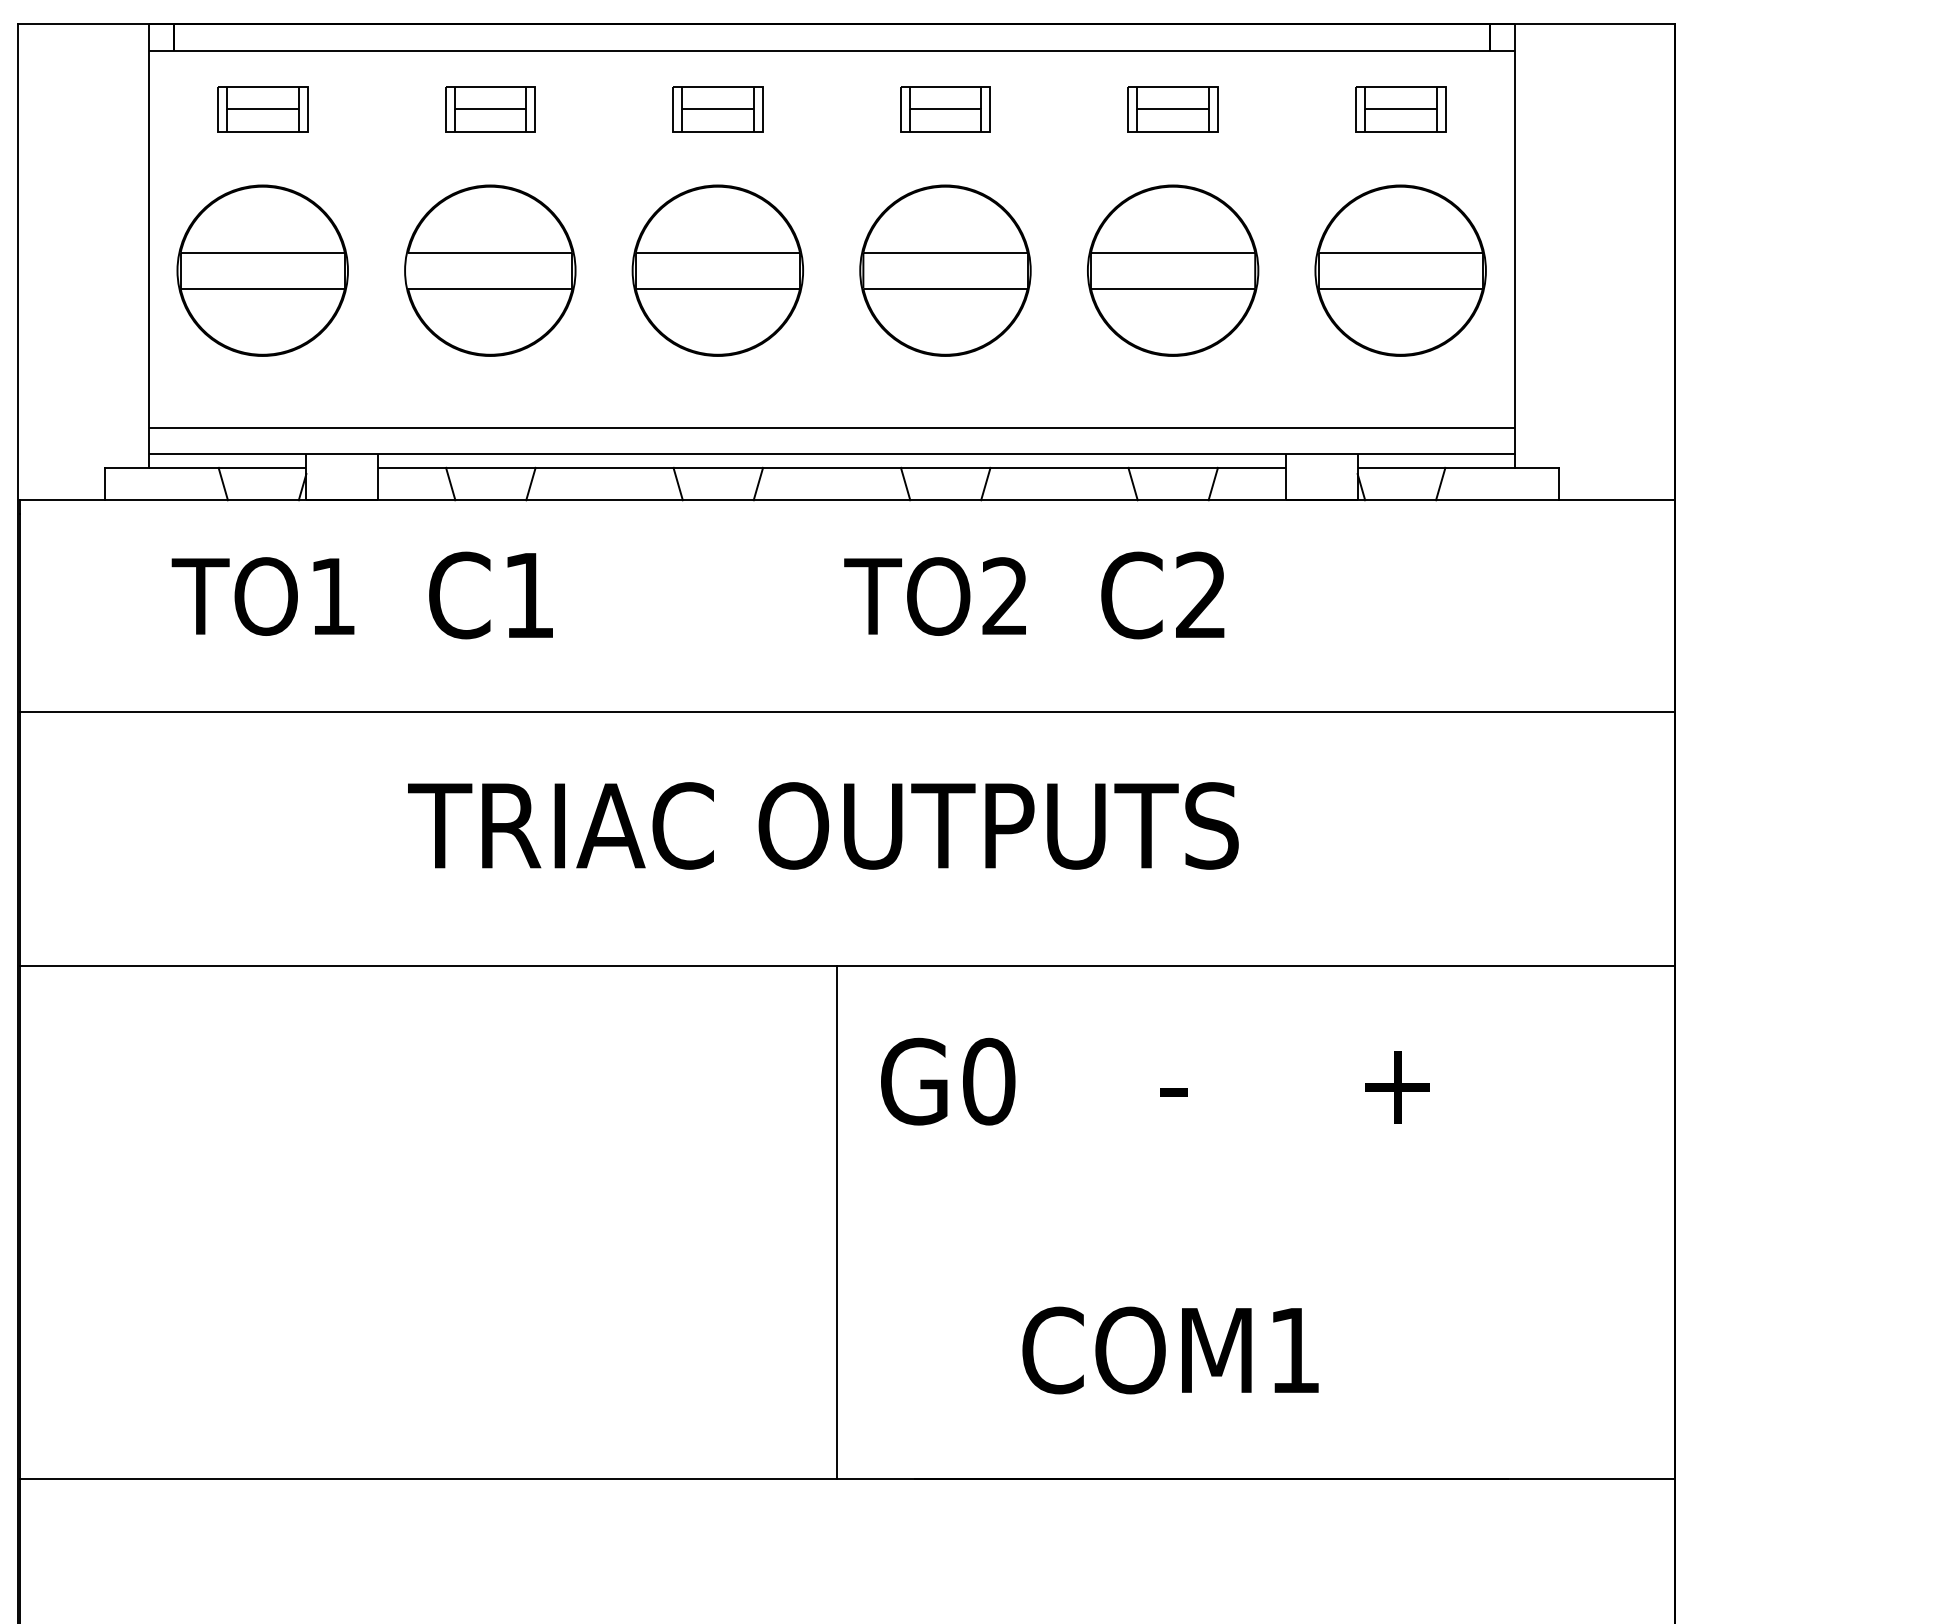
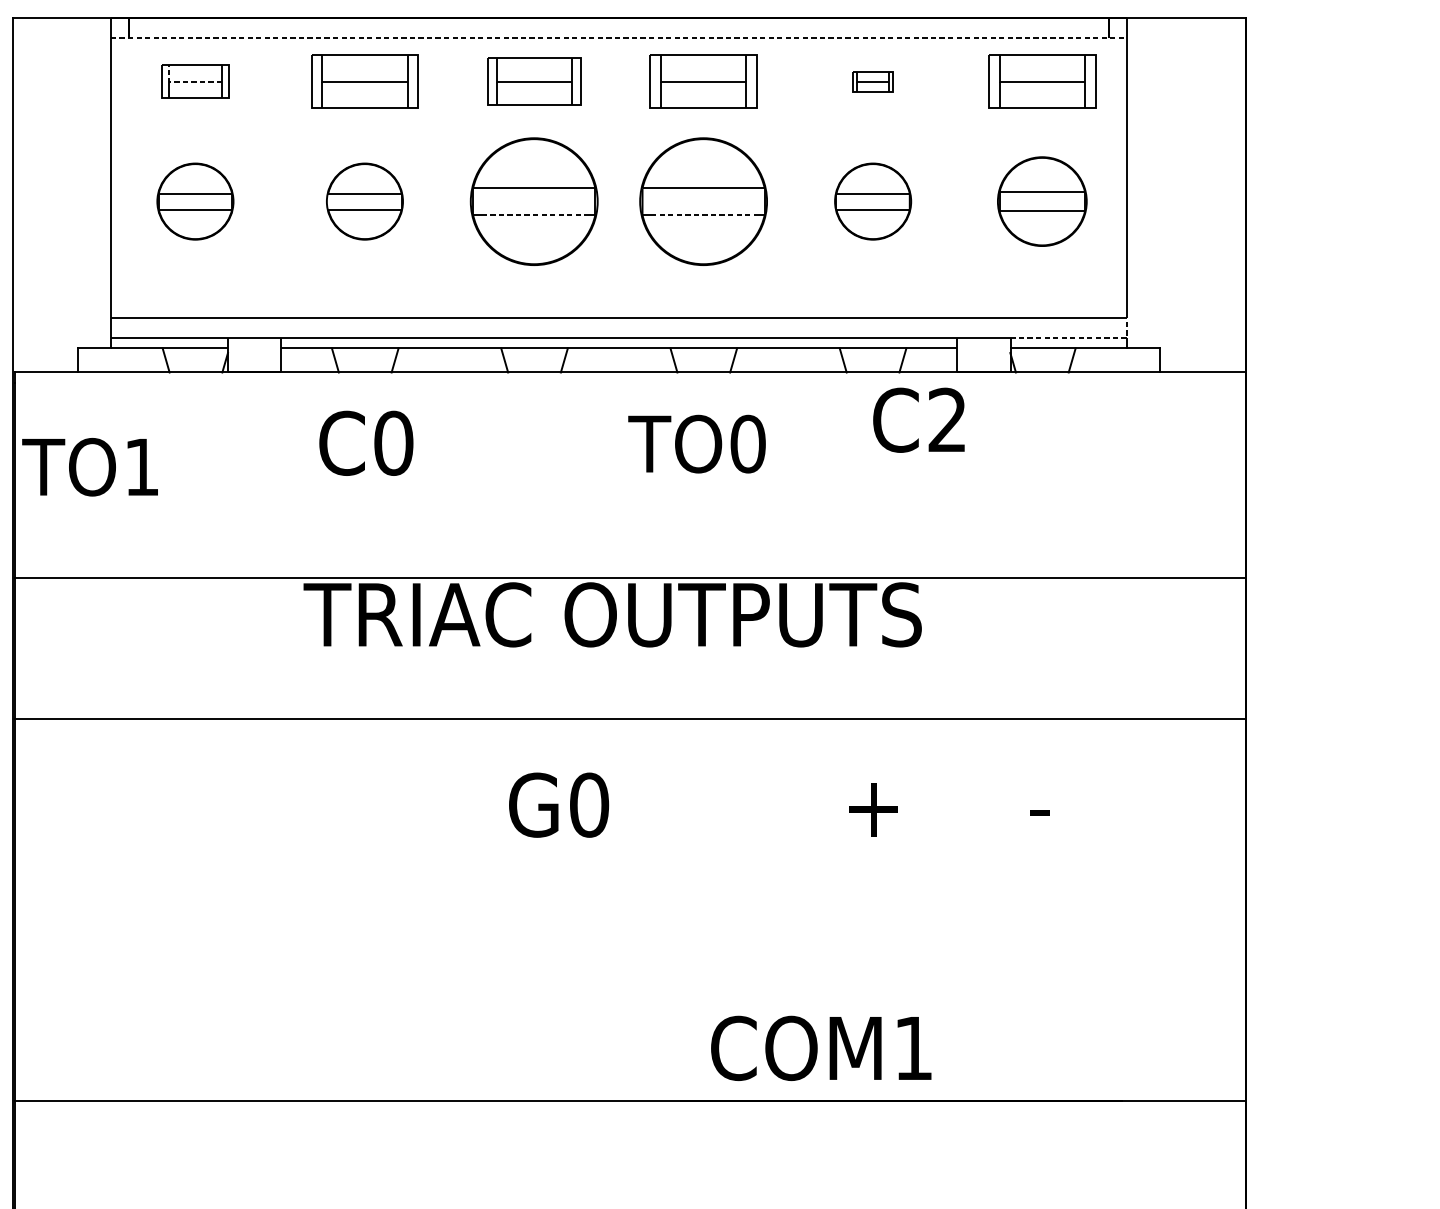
line: (831, 51) -> (618, 38), solid -> dashed
line: (250, 109) -> (186, 81), solid -> dashed
part: (490, 109) -> (365, 81), size x1.6
part: (717, 109) -> (533, 81), size x1.4
part: (945, 109) -> (703, 81), size x1.6
part: (1172, 109) -> (872, 81), size x0.6
part: (1400, 109) -> (1042, 81), size x1.6
part: (262, 270) -> (195, 201), size x0.6
part: (490, 270) -> (365, 201), size x0.6
part: (1173, 270) -> (873, 201), size x0.6
part: (1400, 270) -> (1042, 201), size x0.7
line: (717, 288) -> (533, 214), solid -> dashed
line: (945, 288) -> (703, 214), solid -> dashed
line: (1450, 454) -> (1079, 338), solid -> dashed
text: (529, 595) -> (394, 443), C1 -> C0
text: (1162, 595) -> (918, 420), moved
text: (262, 596) -> (89, 467), moved
text: (1005, 596) -> (748, 444), TO2 -> TO0
line: (846, 711) -> (629, 578), moved
text: (948, 1081) -> (559, 805), moved
text: (1173, 1087) -> (873, 809), - -> +
text: (1397, 1087) -> (1040, 809), + -> -
line: (837, 1222) -> (623, 909), removed
text: (1170, 1350) -> (821, 1048), moved

